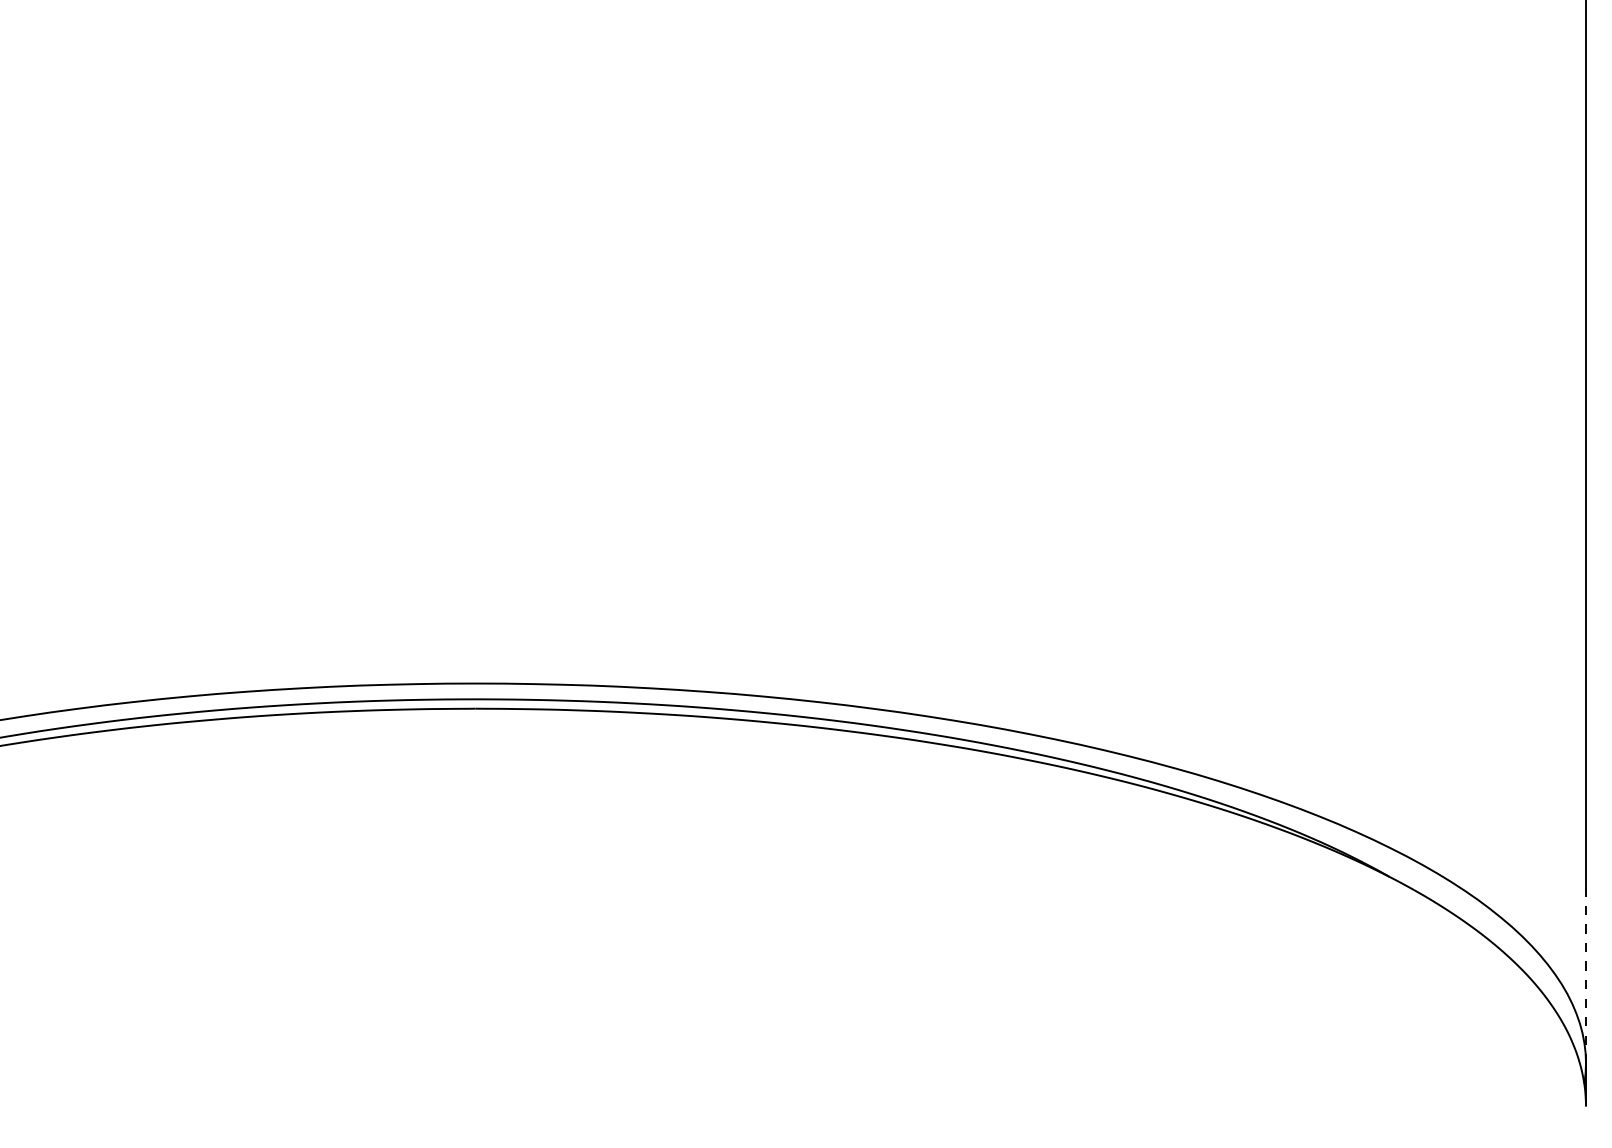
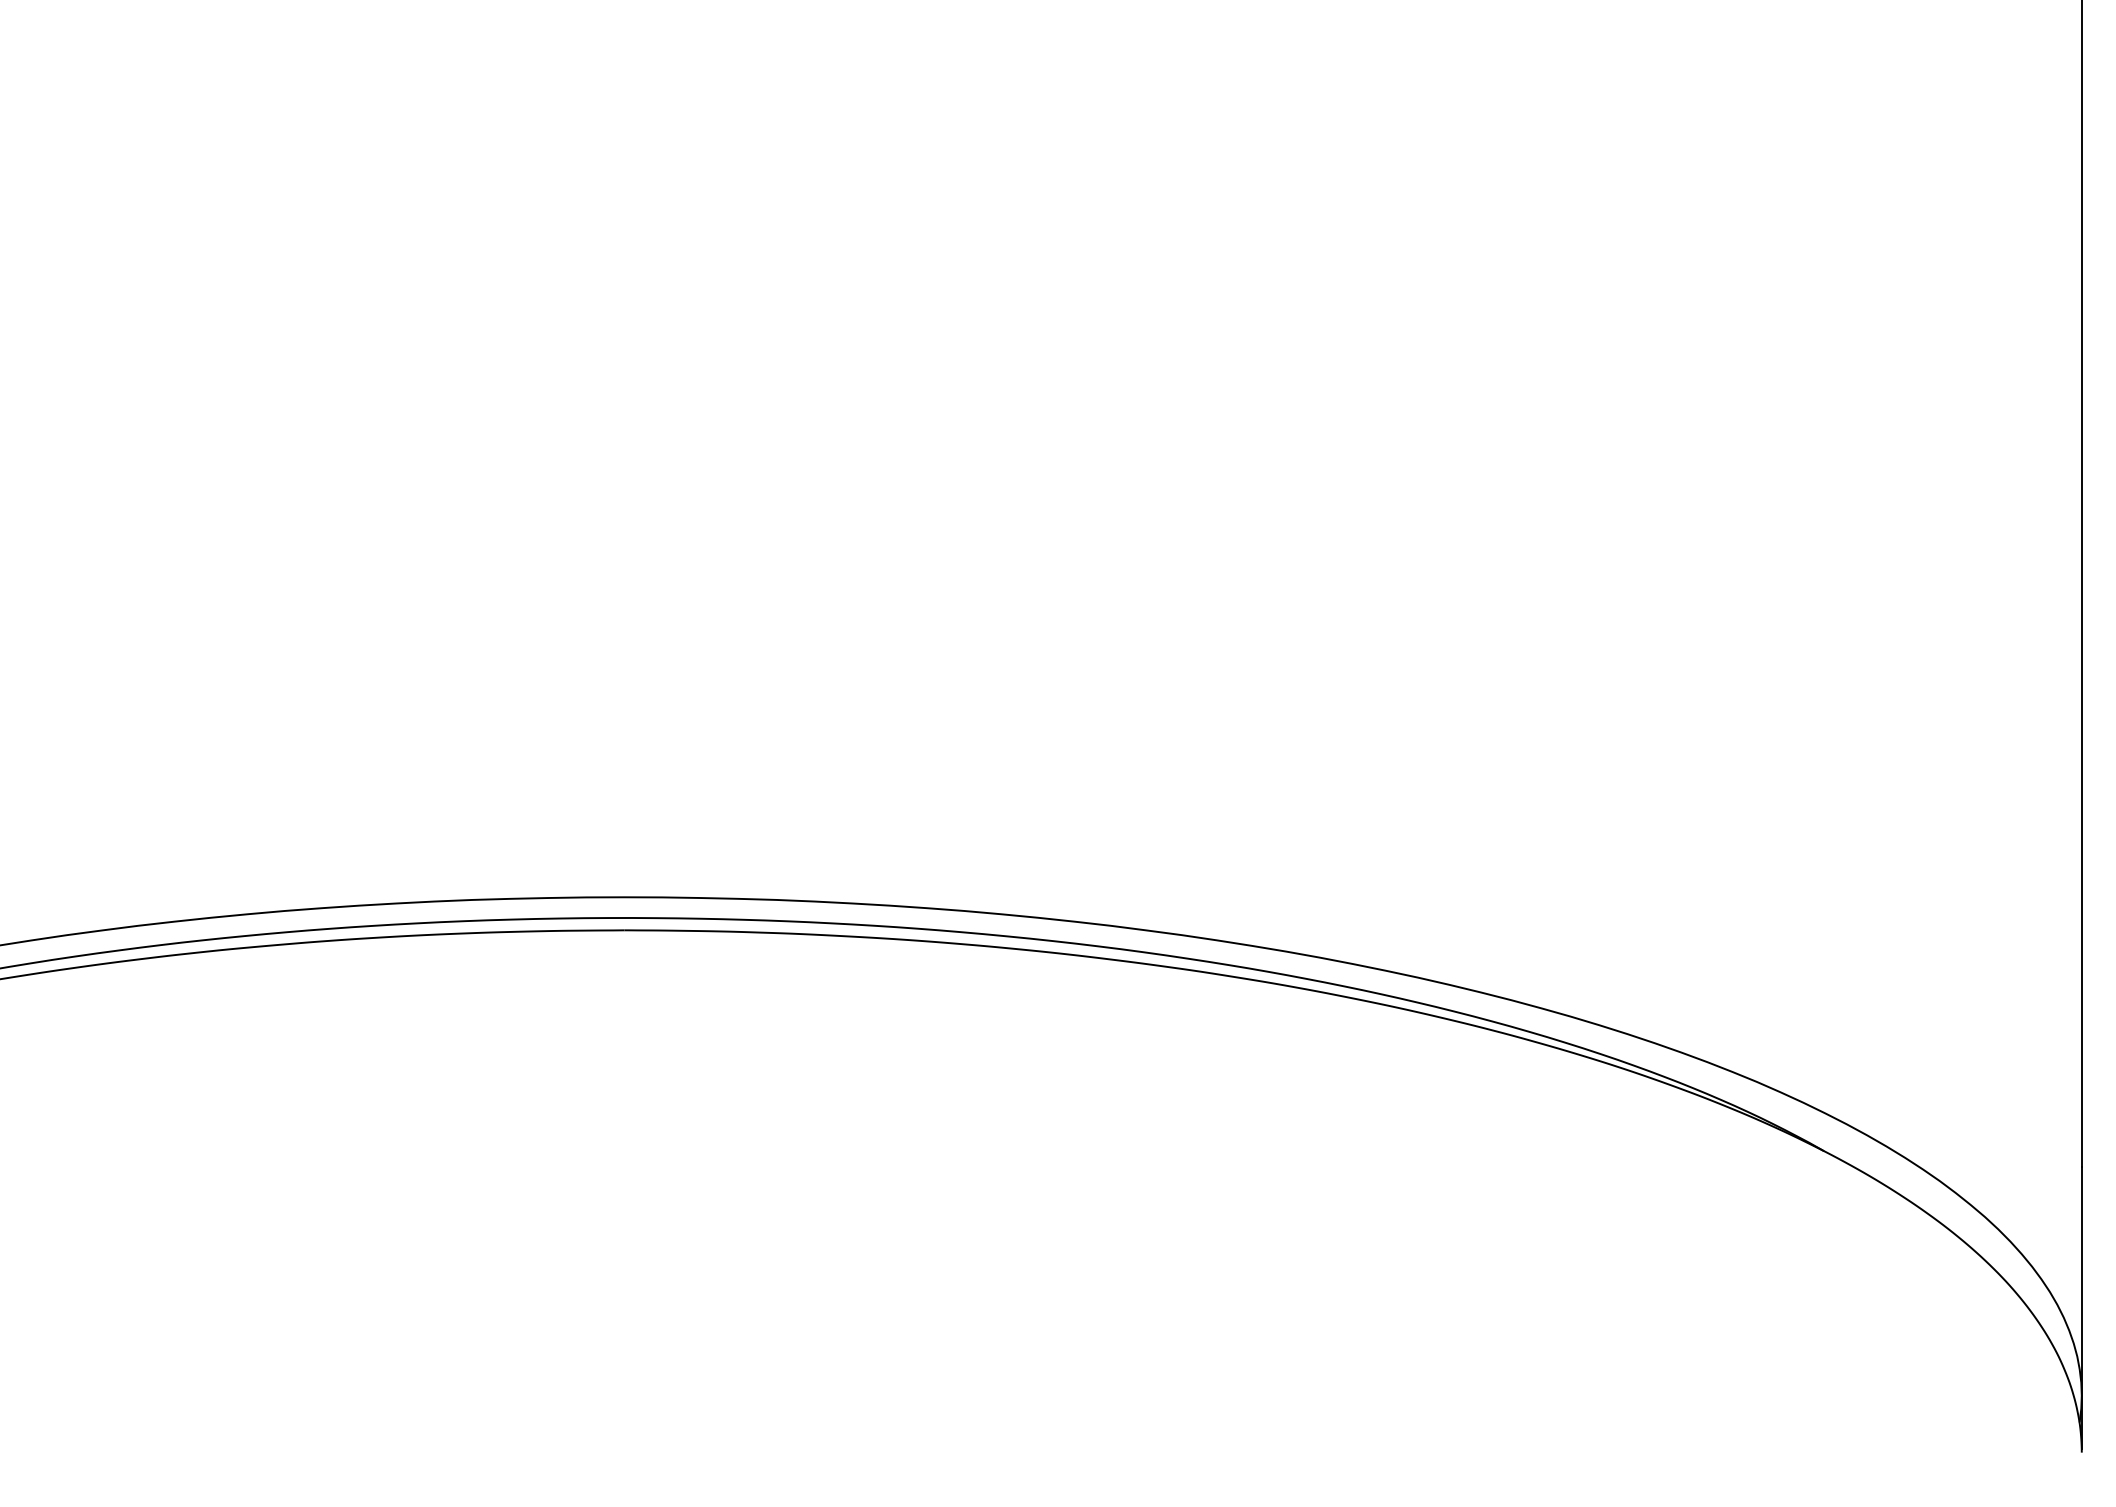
line: (1585, 976) -> (2081, 1281), dashed -> solid

